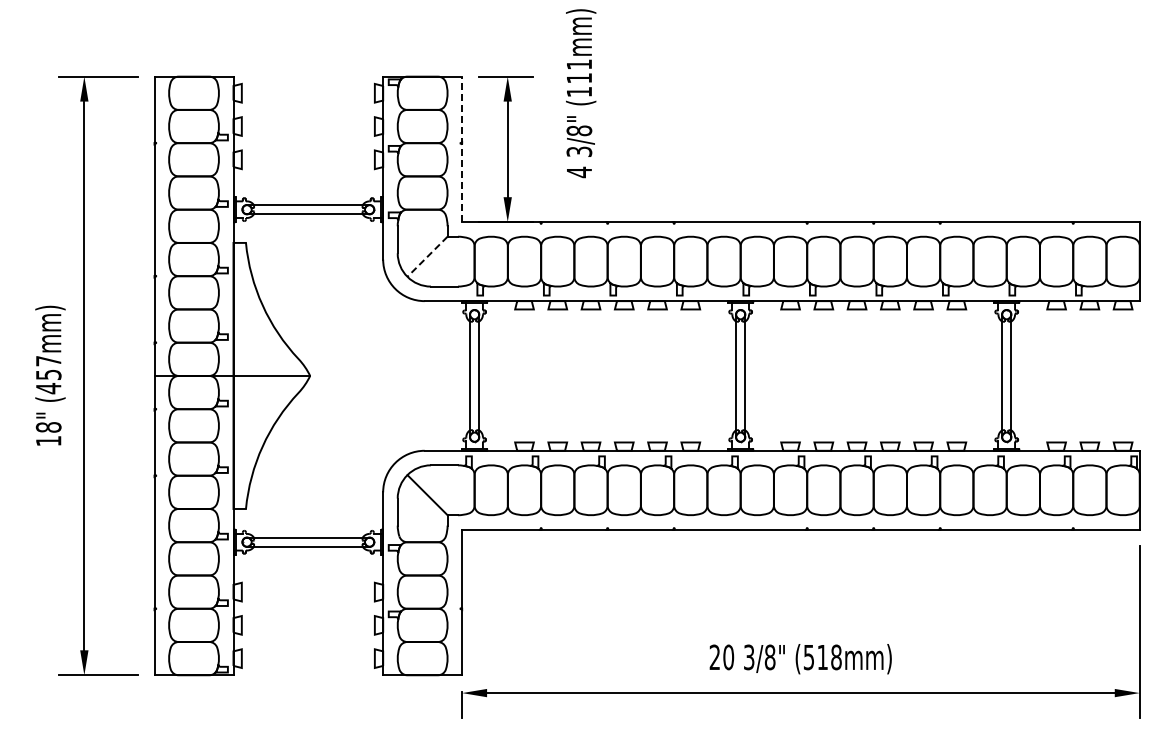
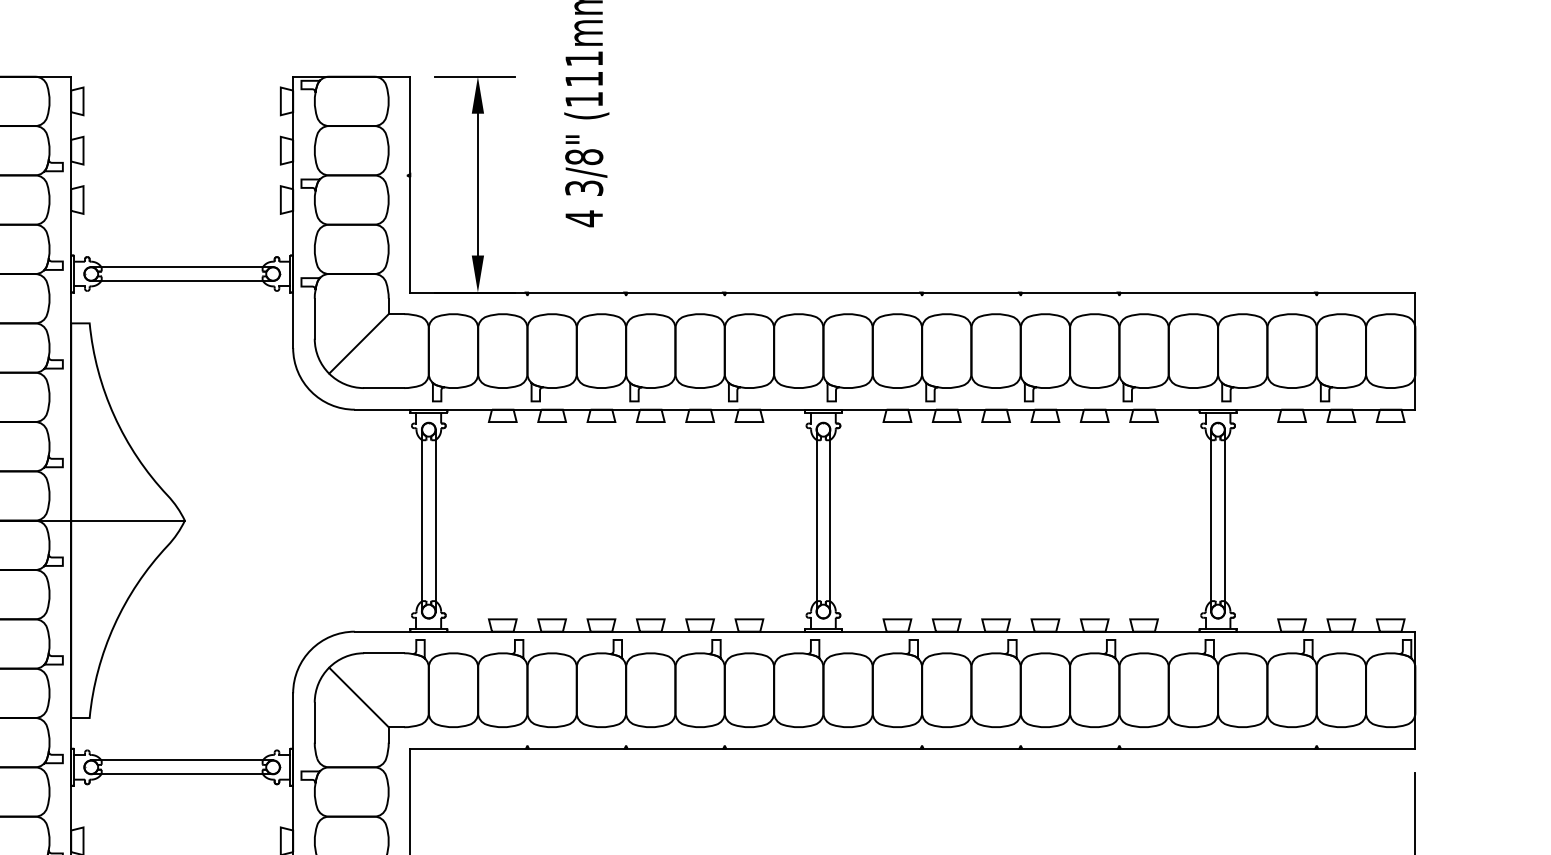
line: (462, 149) -> (410, 184), dashed -> solid
line: (427, 257) -> (358, 344), dashed -> solid

